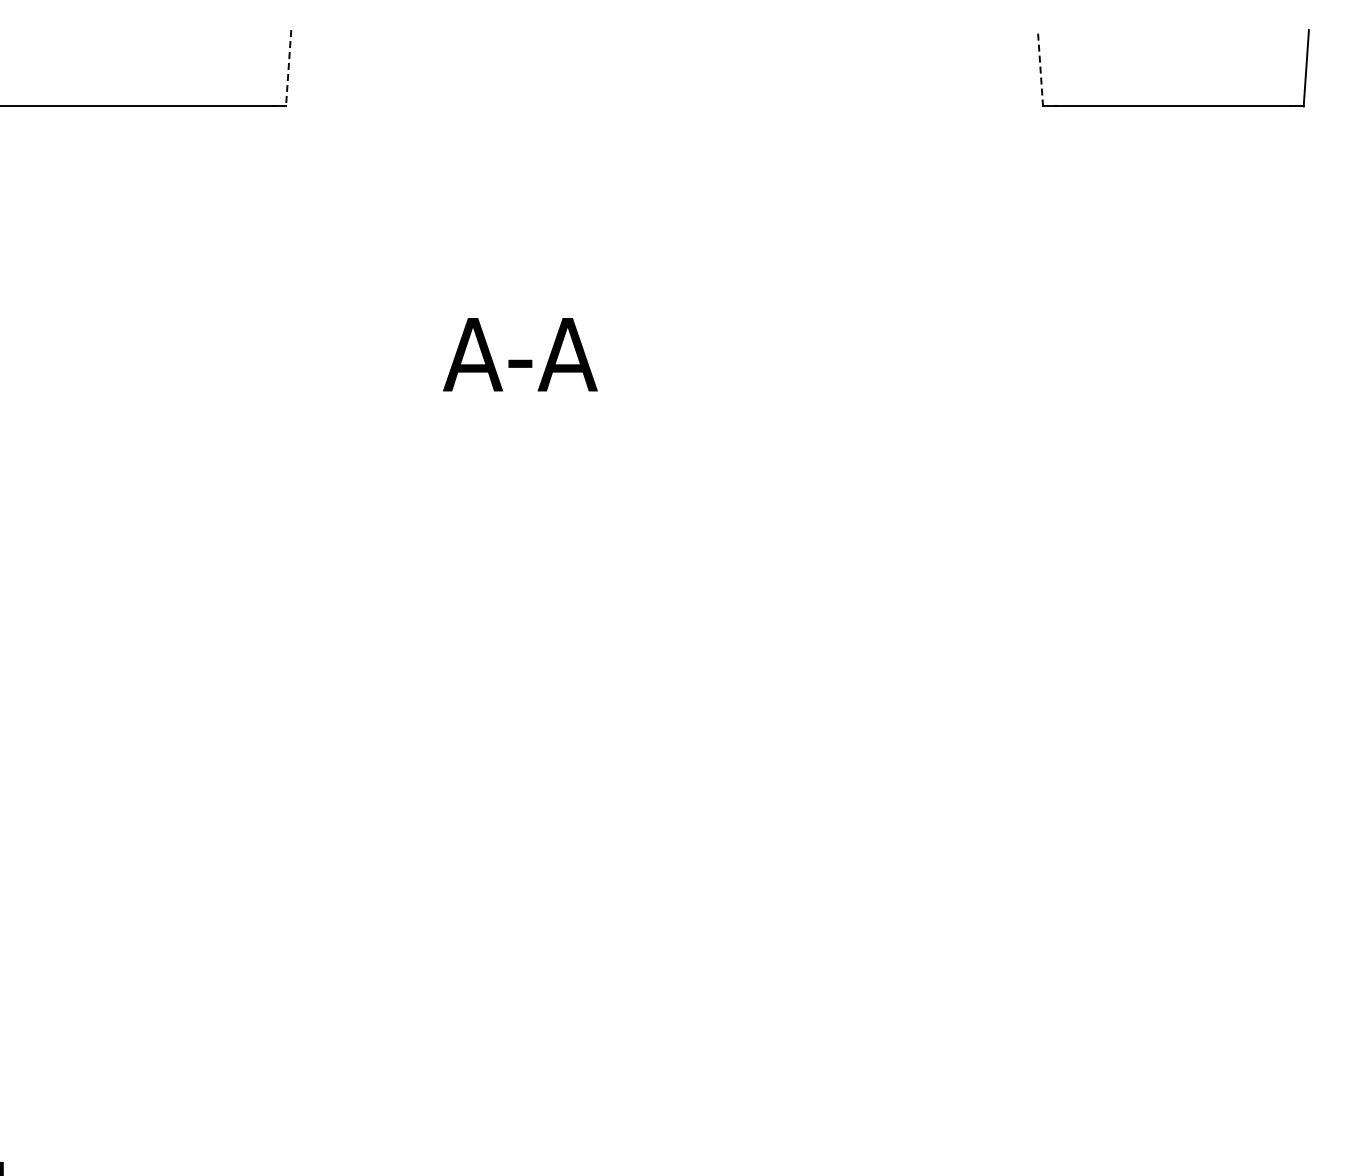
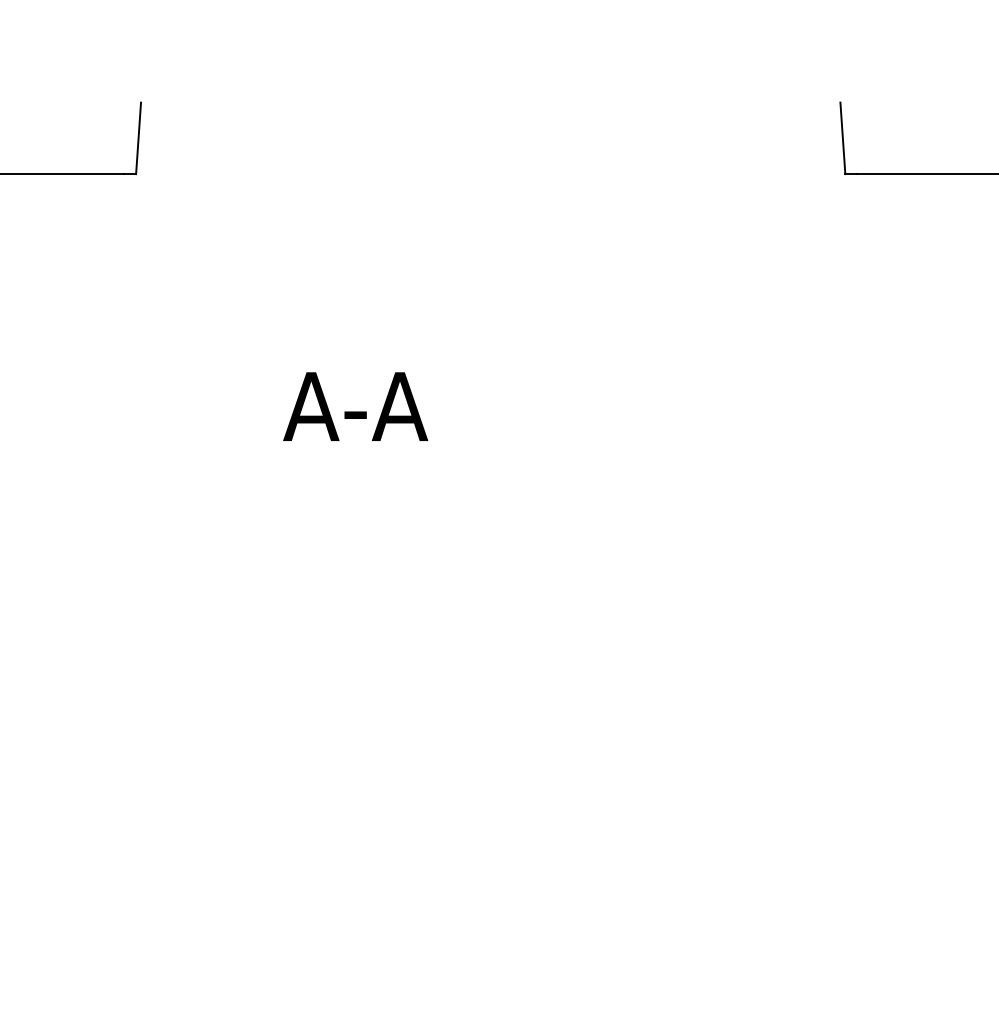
line: (1040, 67) -> (842, 137), dashed -> solid
line: (288, 68) -> (138, 138), dashed -> solid

